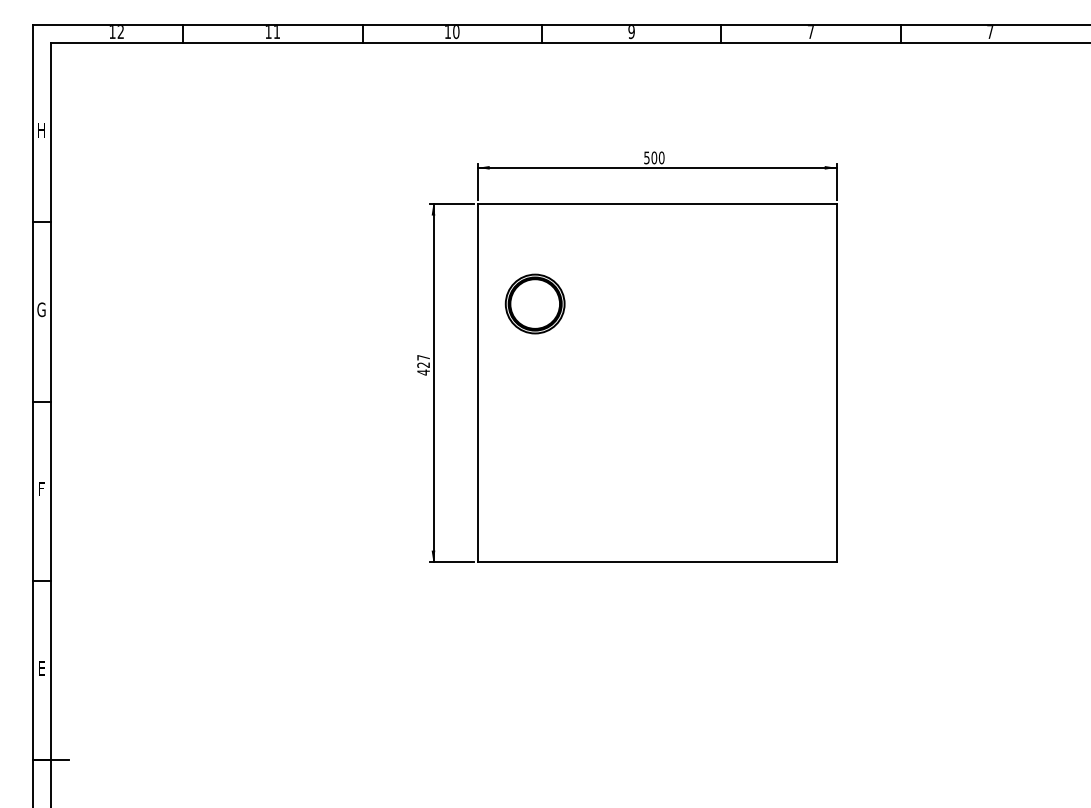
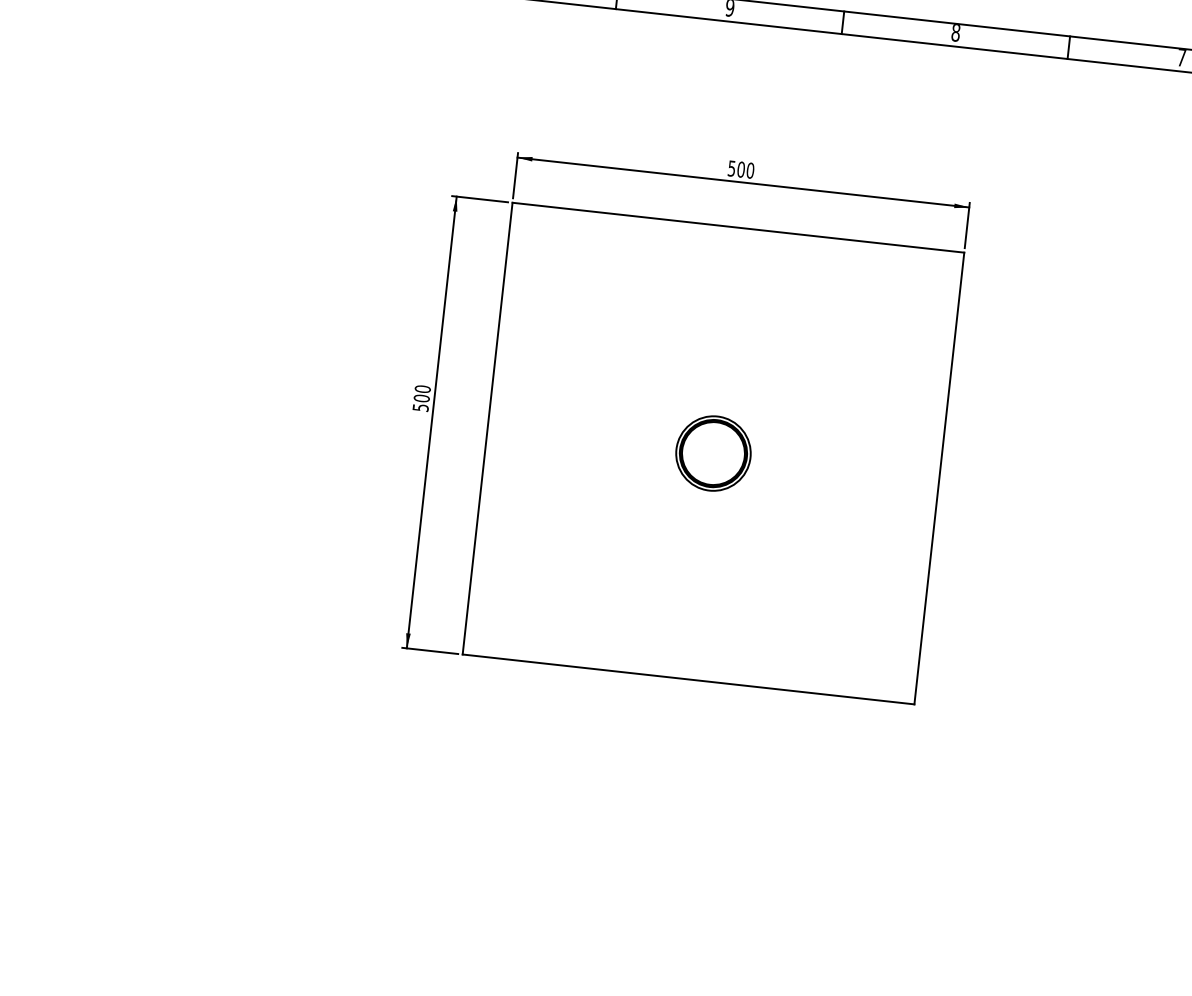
text: (810, 32) -> (955, 33), 7 -> 8
part: (534, 303) -> (712, 452), moved
text: (423, 364) -> (421, 397), 427 -> 500

